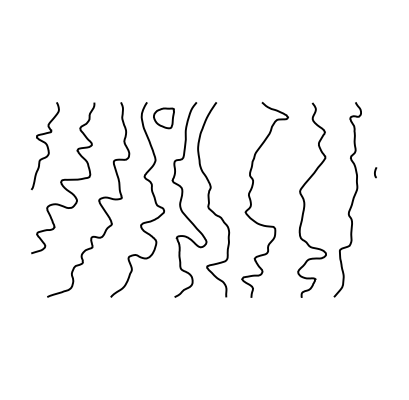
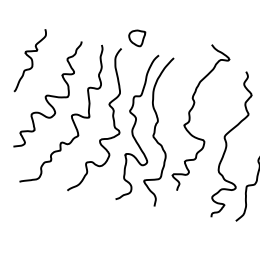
part: (163, 118) -> (136, 38), moved
curve: (46, 146) -> (31, 61), moved
curve: (251, 199) -> (190, 116), moved

